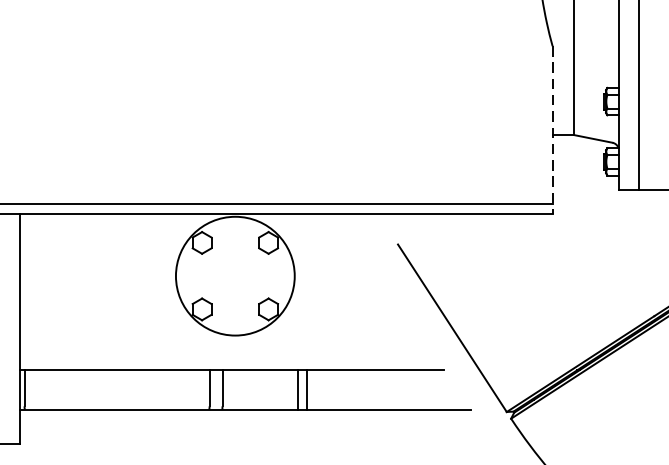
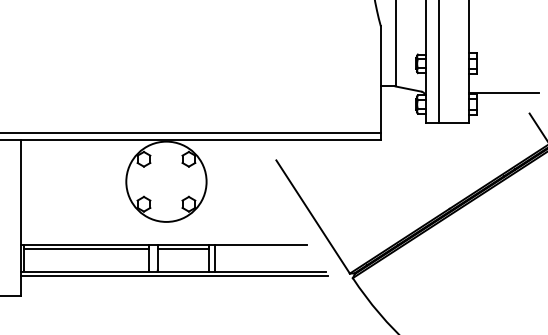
line: (552, 130) -> (380, 83), dashed -> solid
line: (117, 374) -> (86, 248), added
line: (259, 374) -> (182, 248), added
line: (247, 416) -> (174, 276), added

